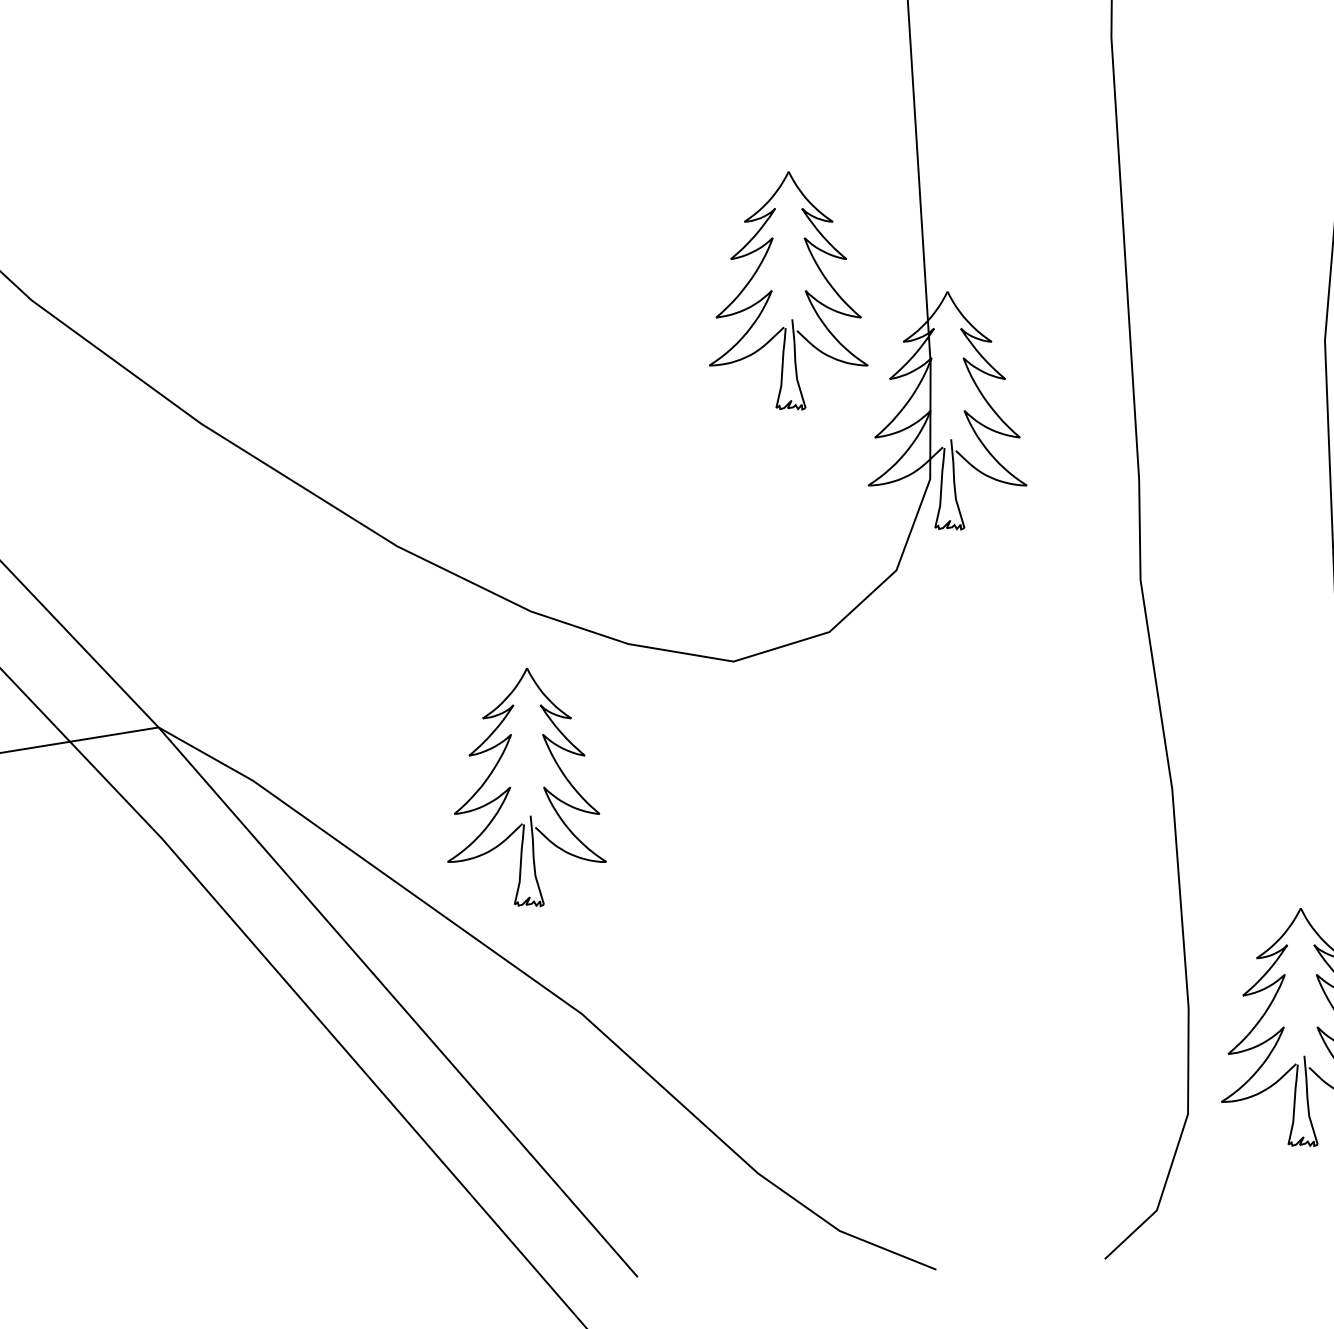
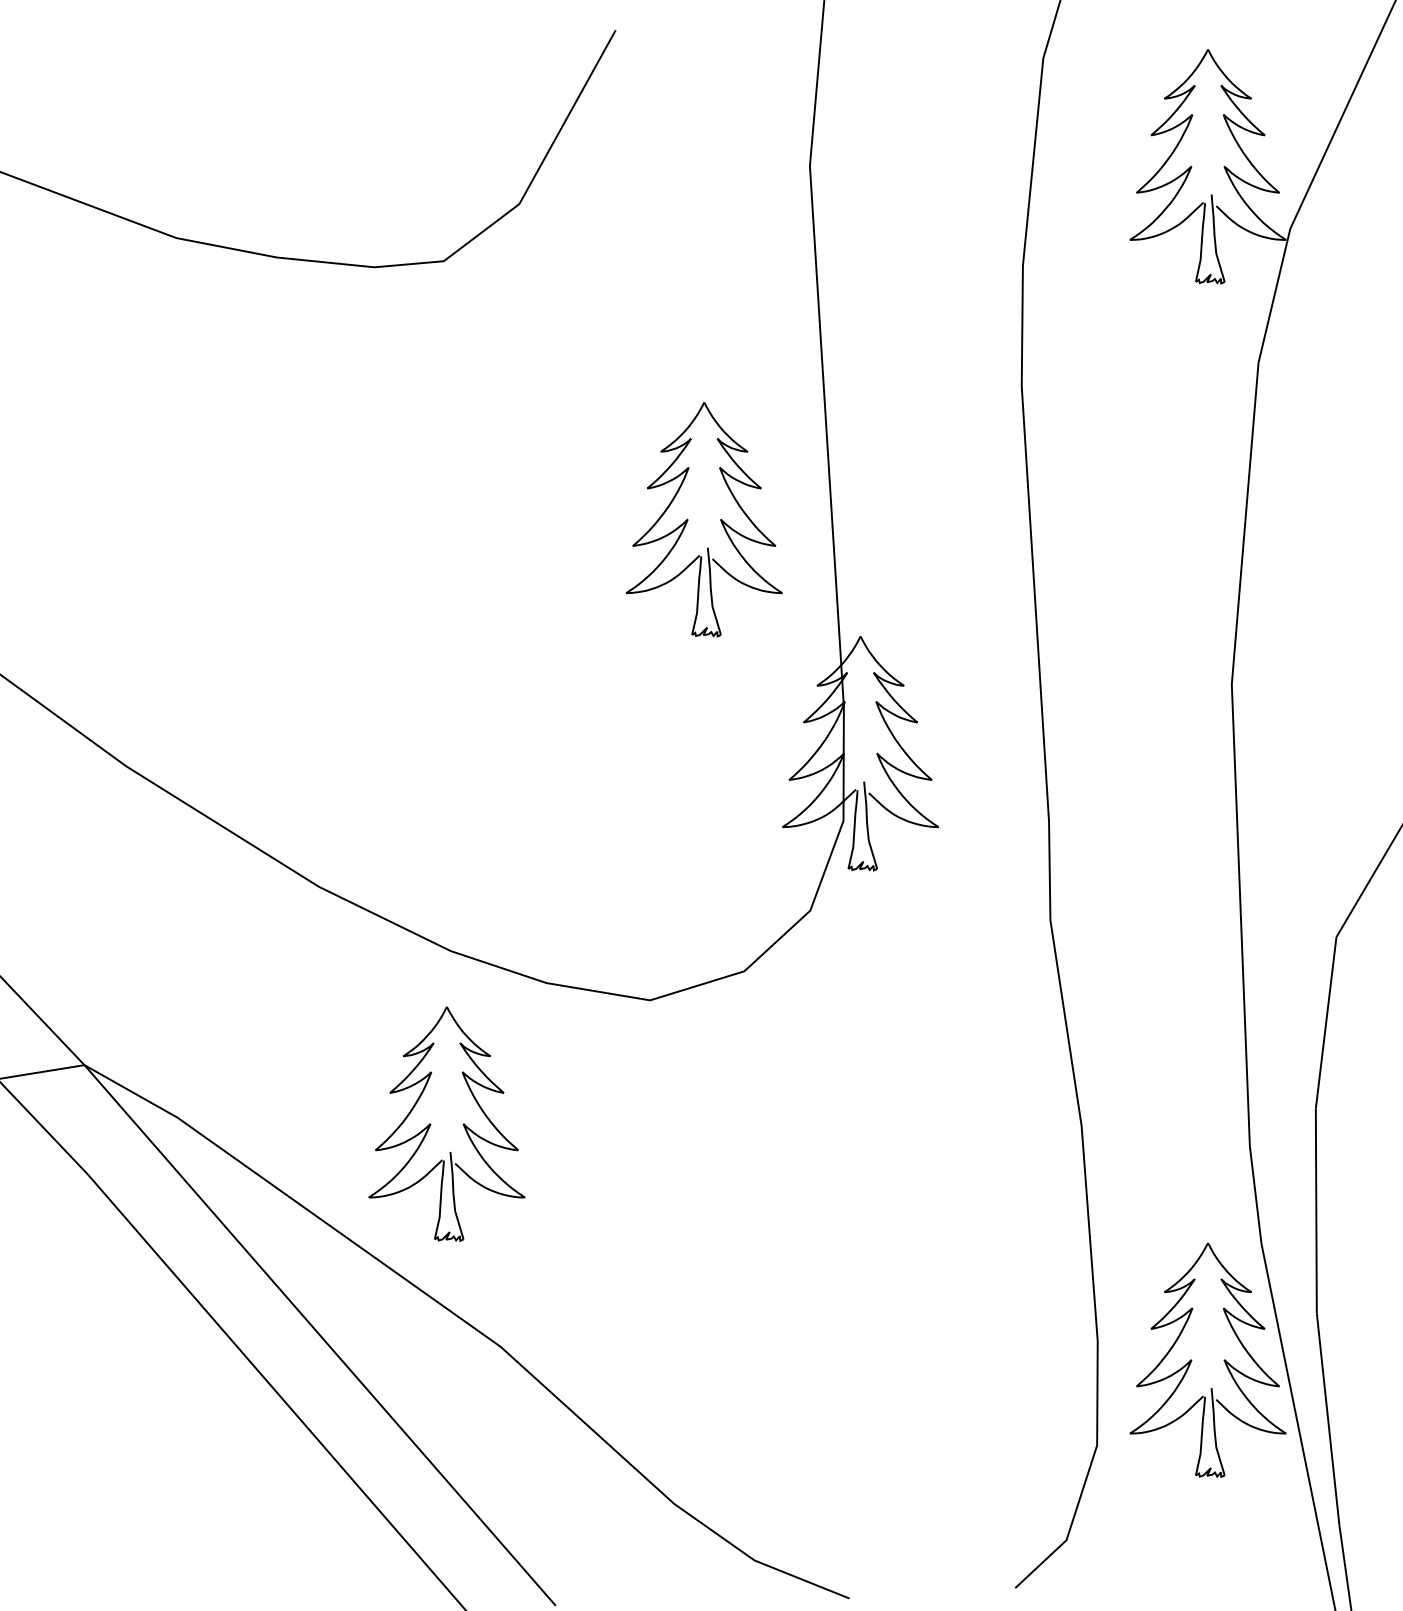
part: (772, 290) -> (688, 519), moved

